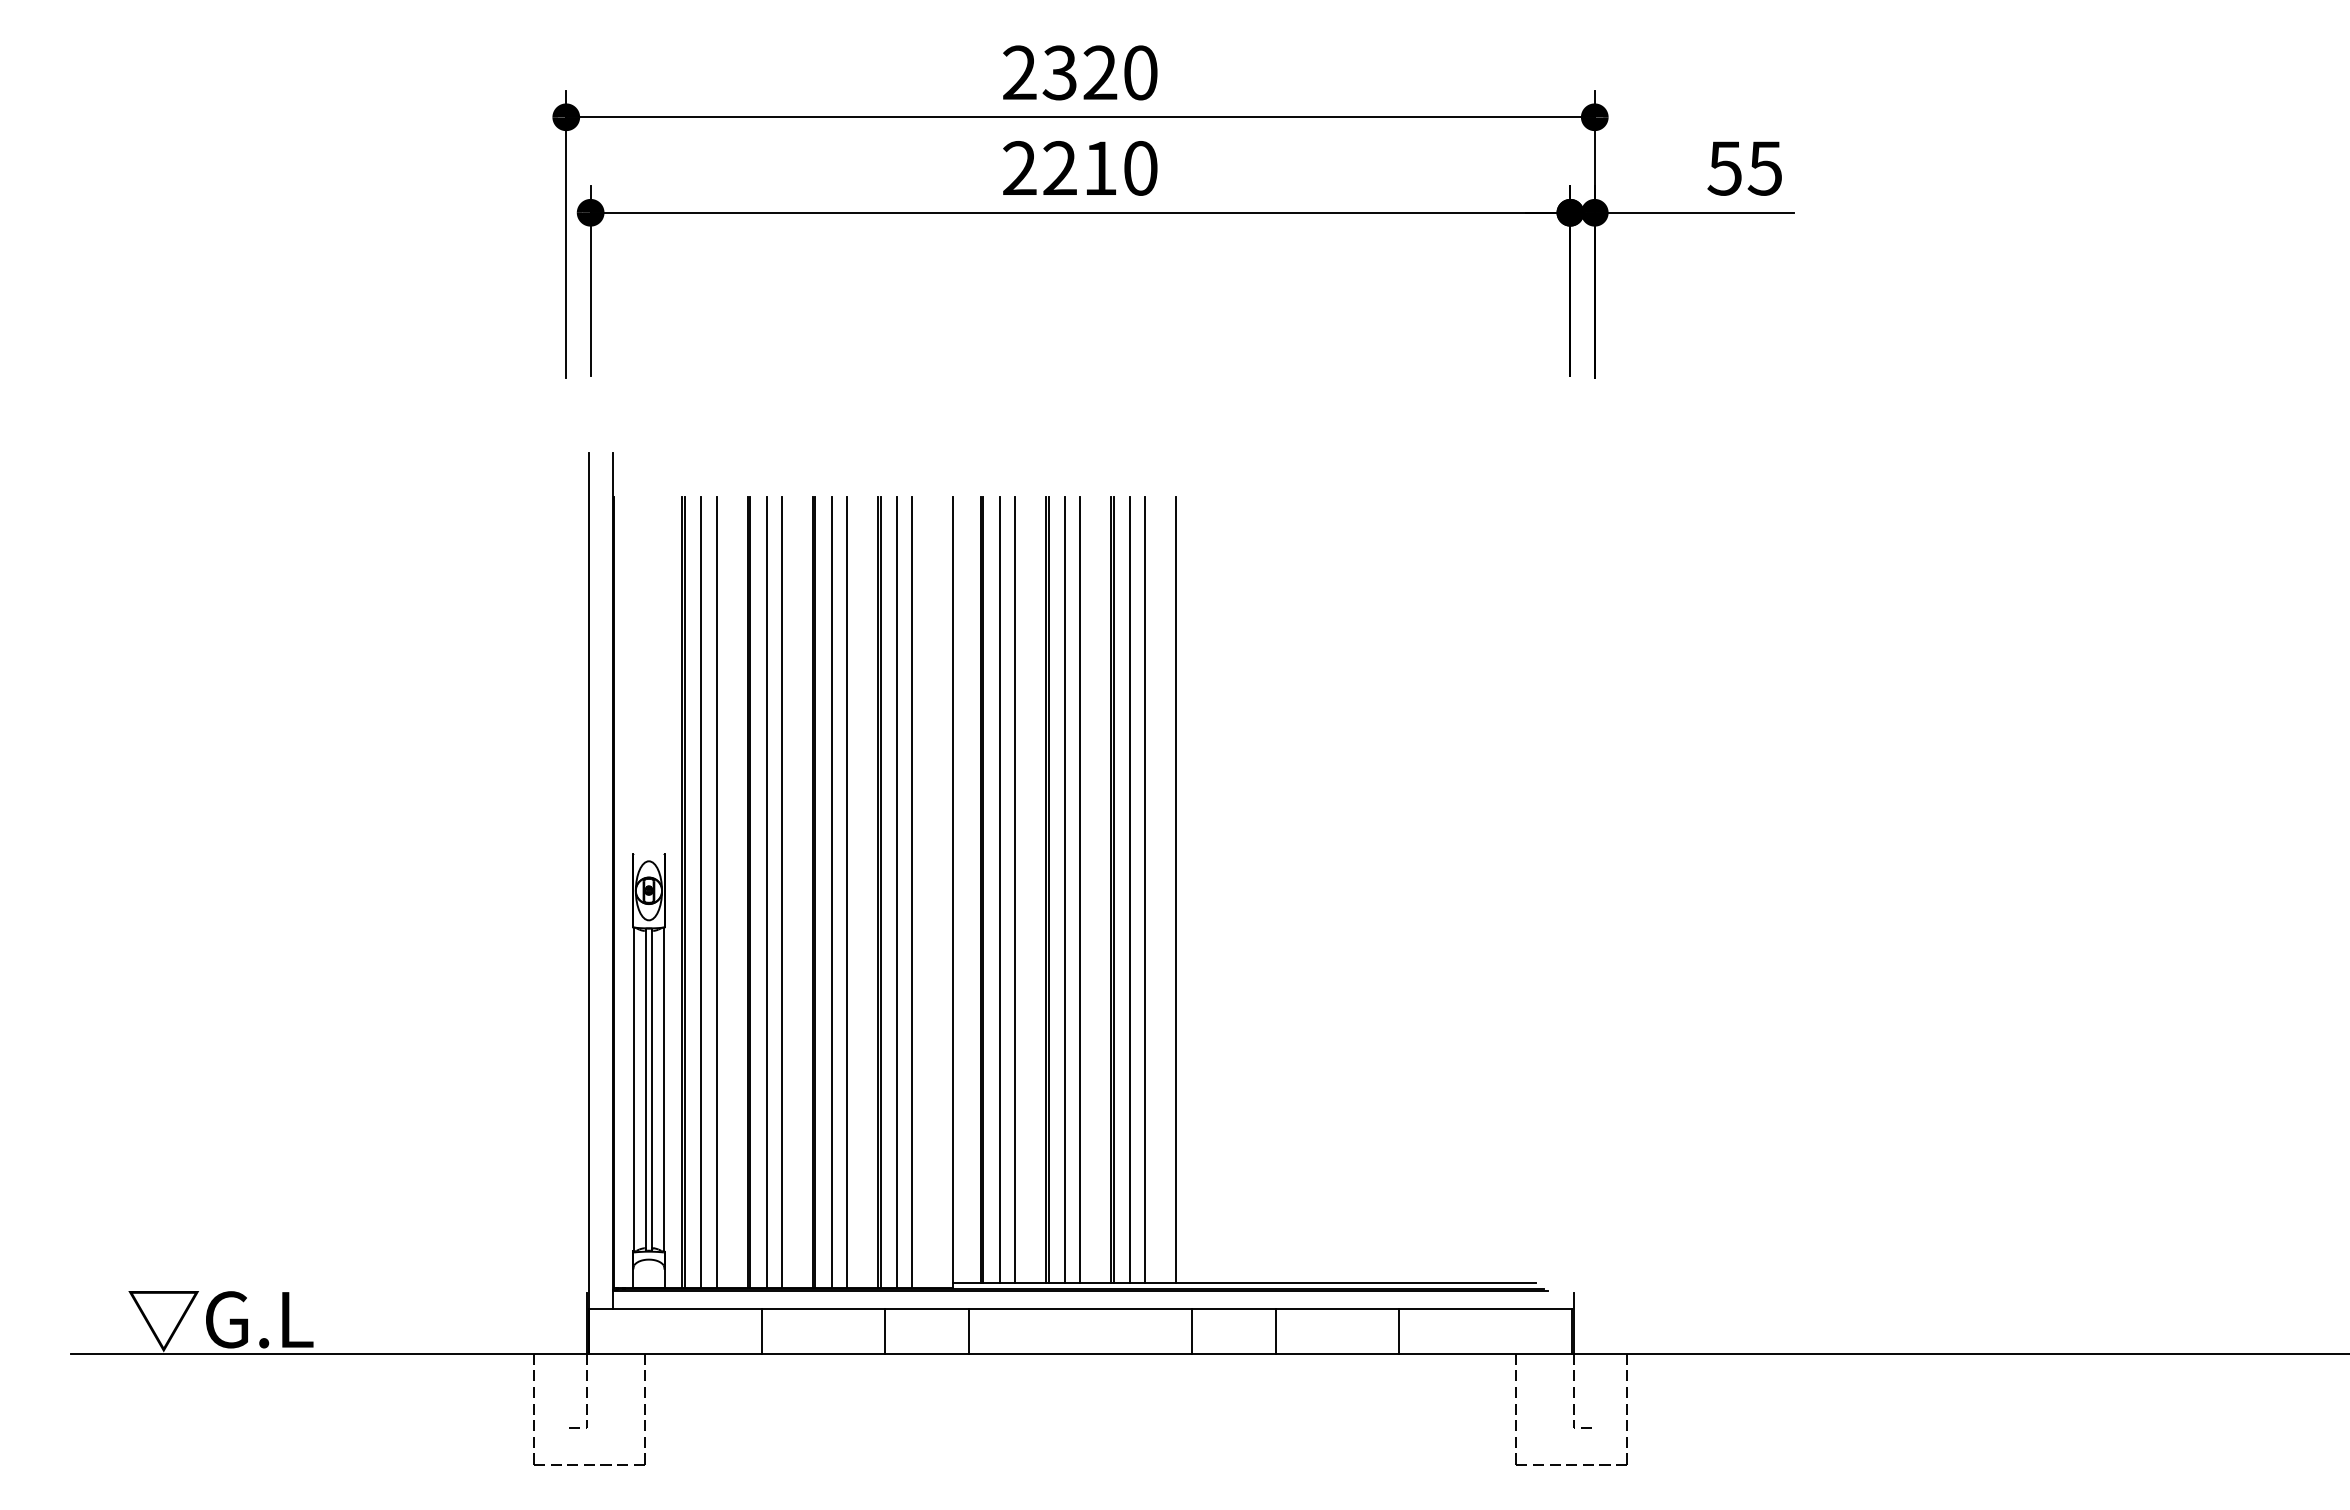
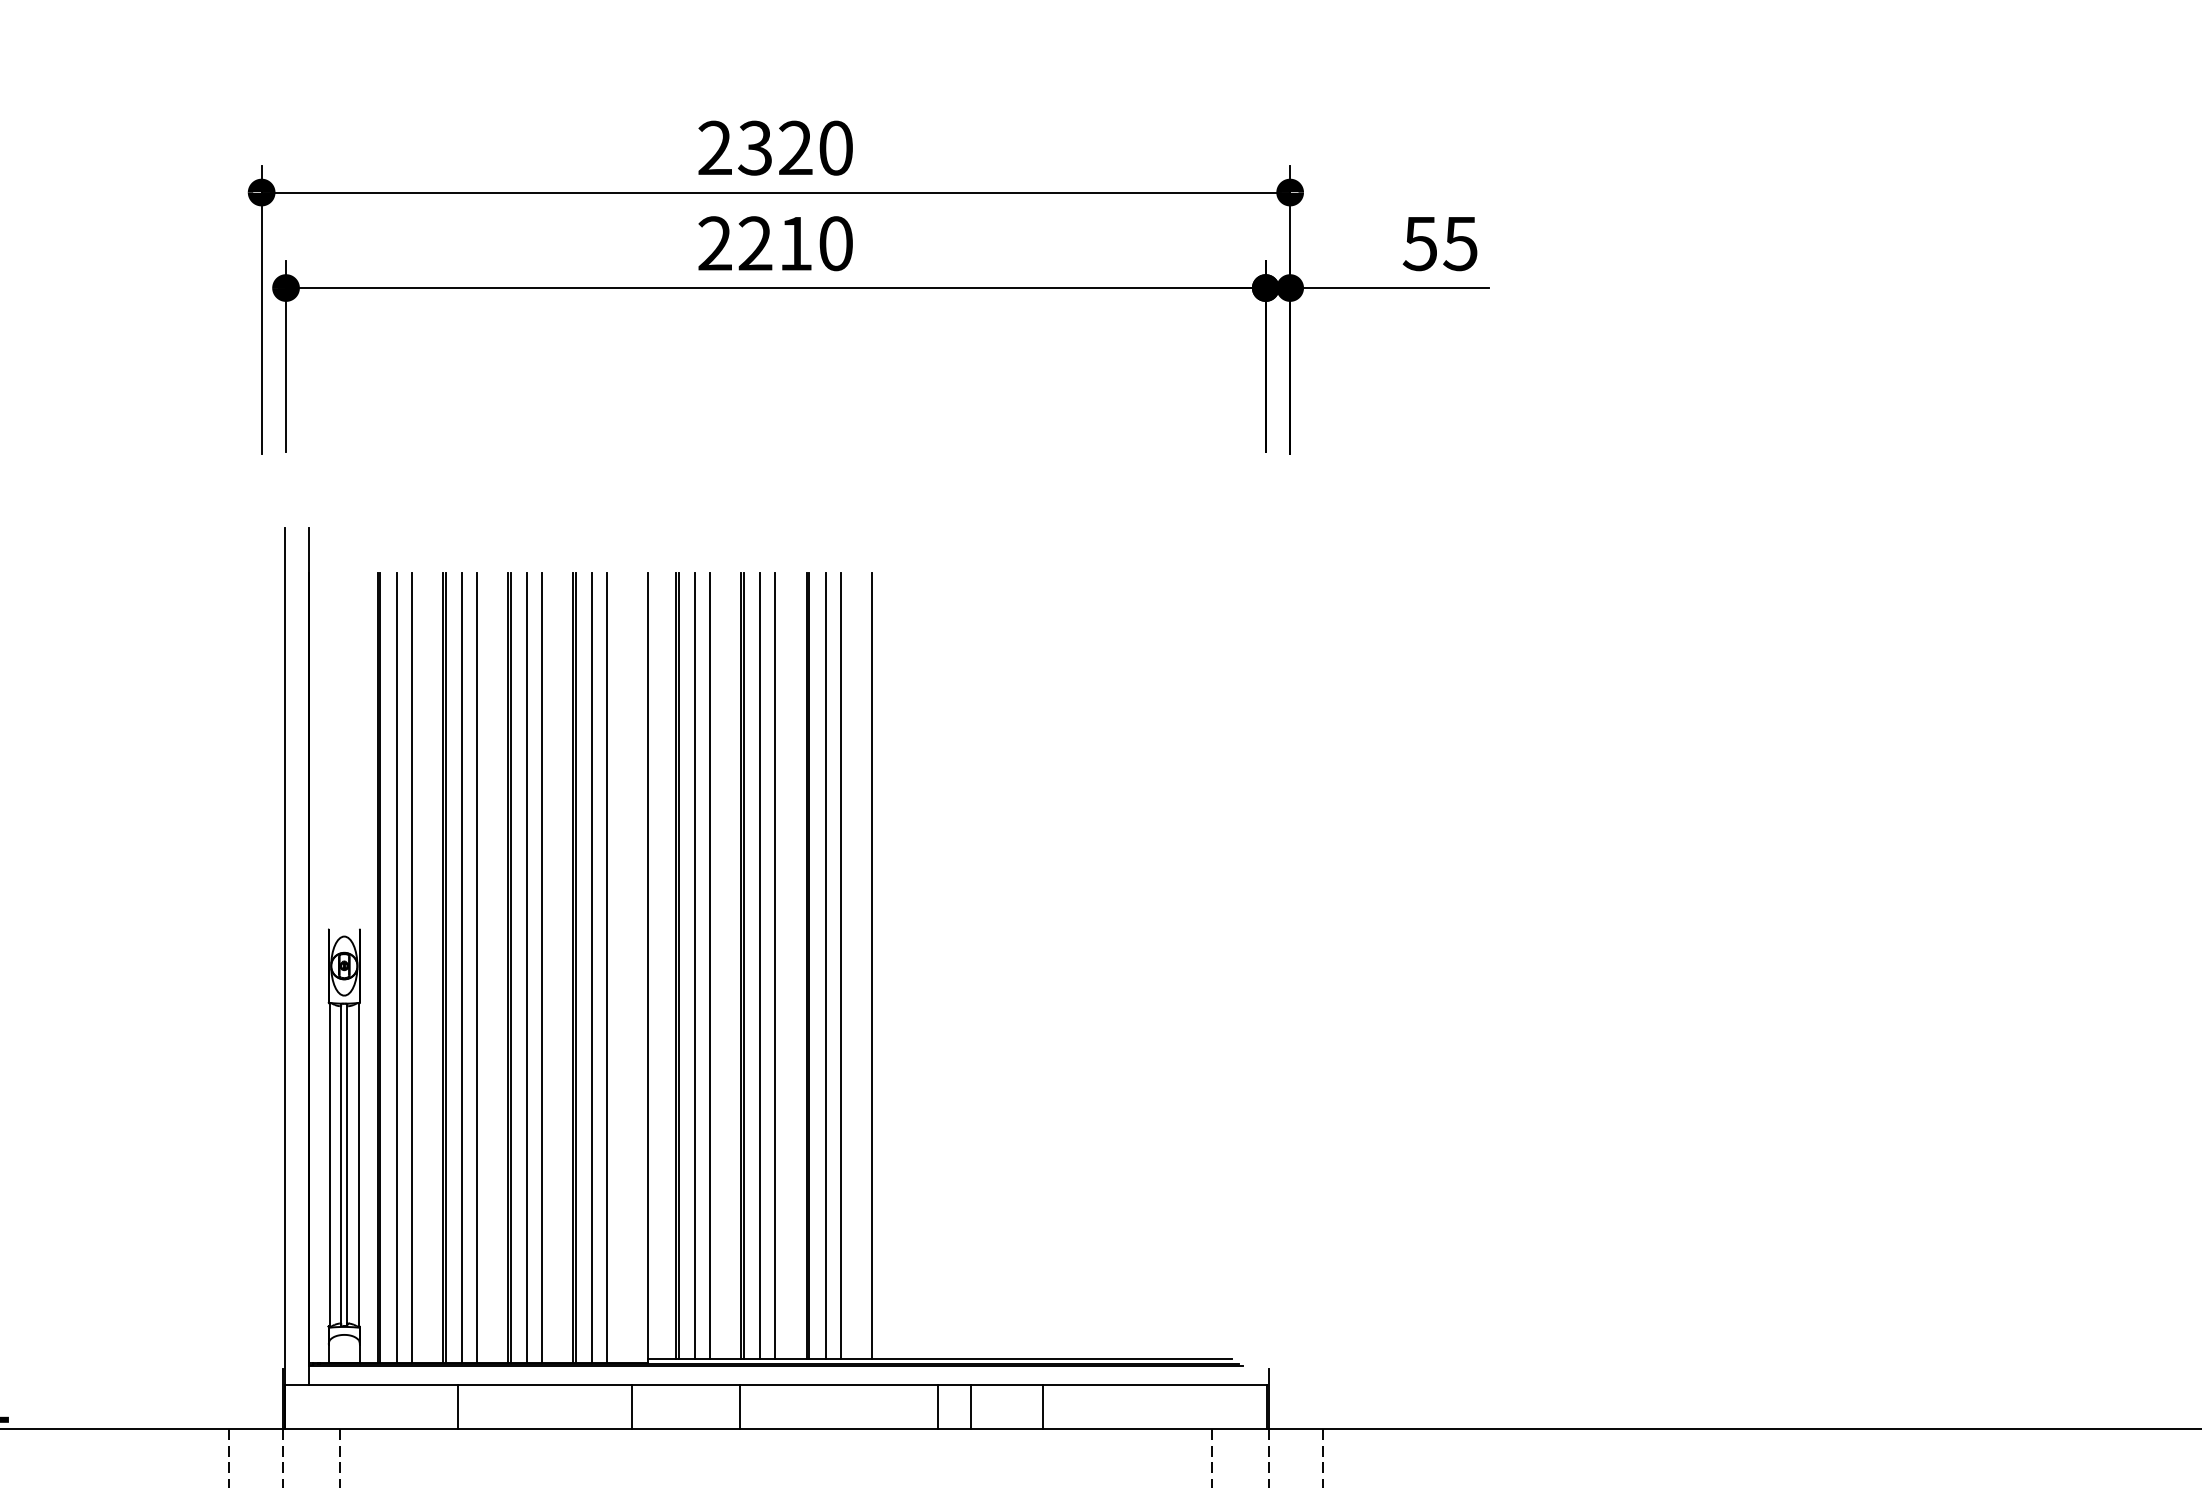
line: (885, 1331) -> (632, 1406), moved
line: (969, 1331) -> (739, 1406), moved
line: (1191, 1331) -> (937, 1406), moved
line: (1398, 1331) -> (1042, 1406), moved

